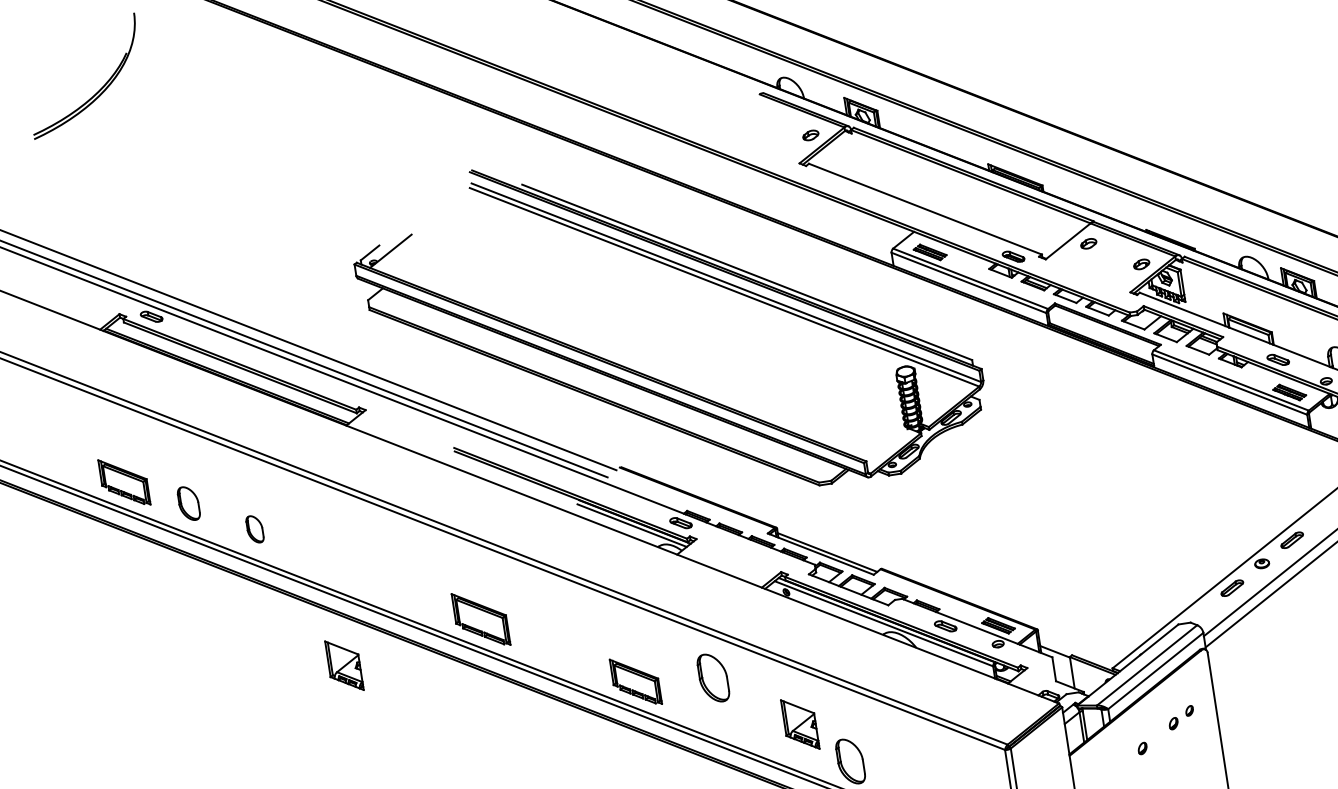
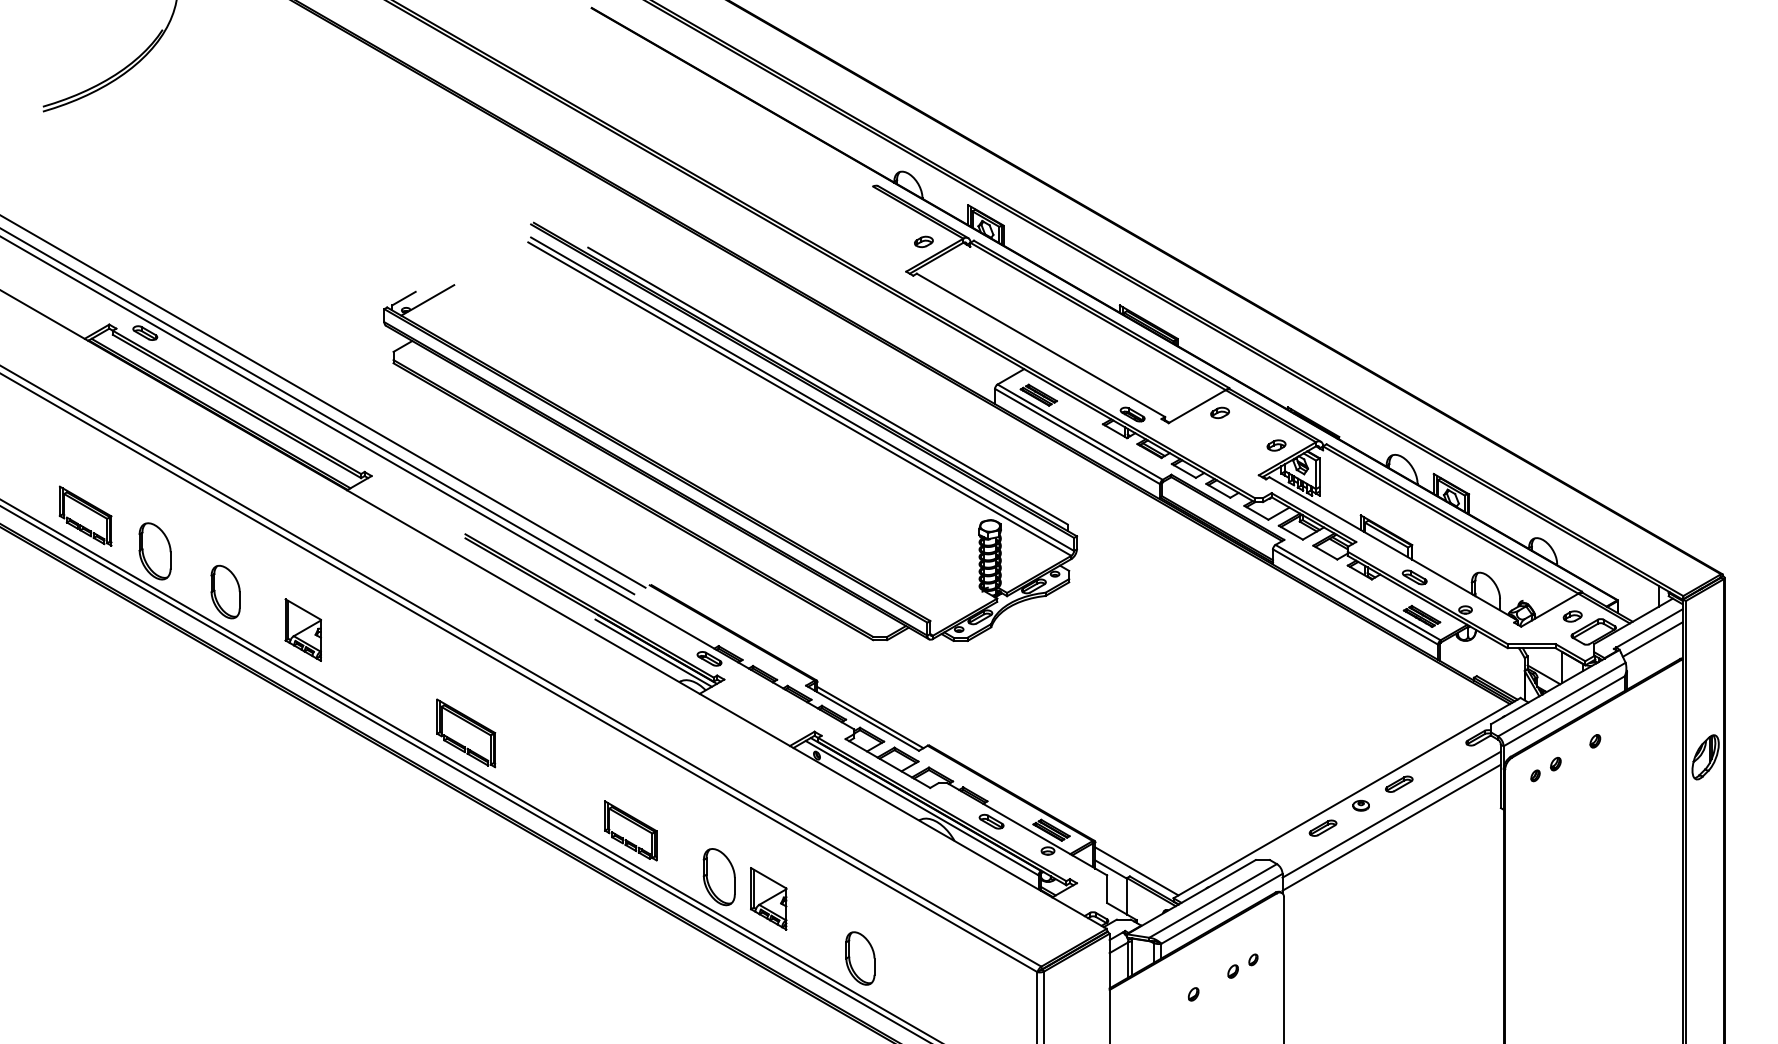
part: (188, 503) -> (154, 551), size x1.43
part: (254, 528) -> (225, 591), size x1.67
line: (1077, 650) -> (1136, 871), added
part: (343, 665) -> (302, 629), moved
part: (712, 678) -> (718, 877), moved
part: (800, 724) -> (768, 898), moved

